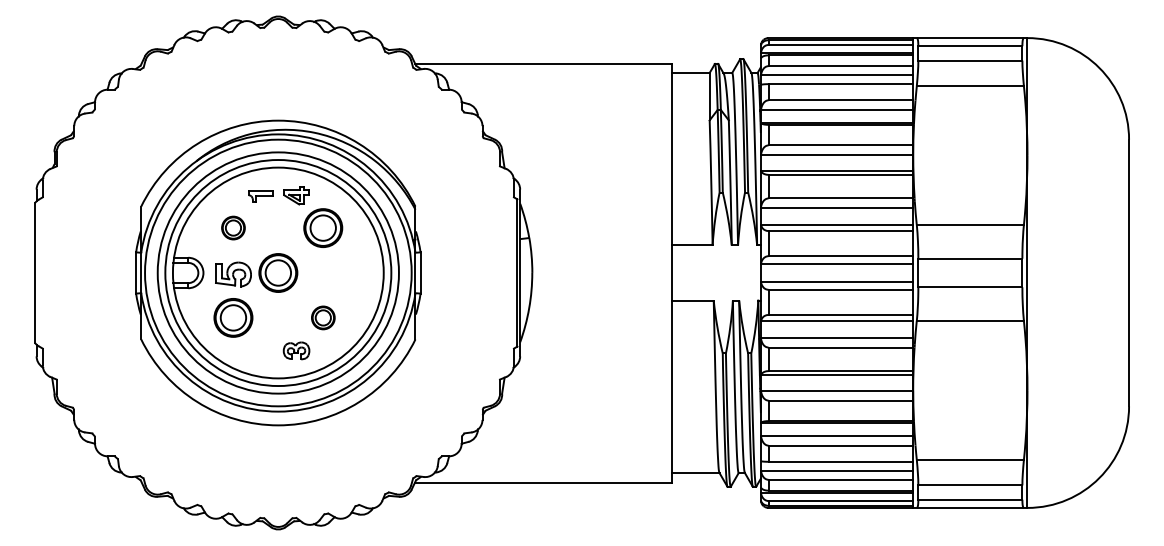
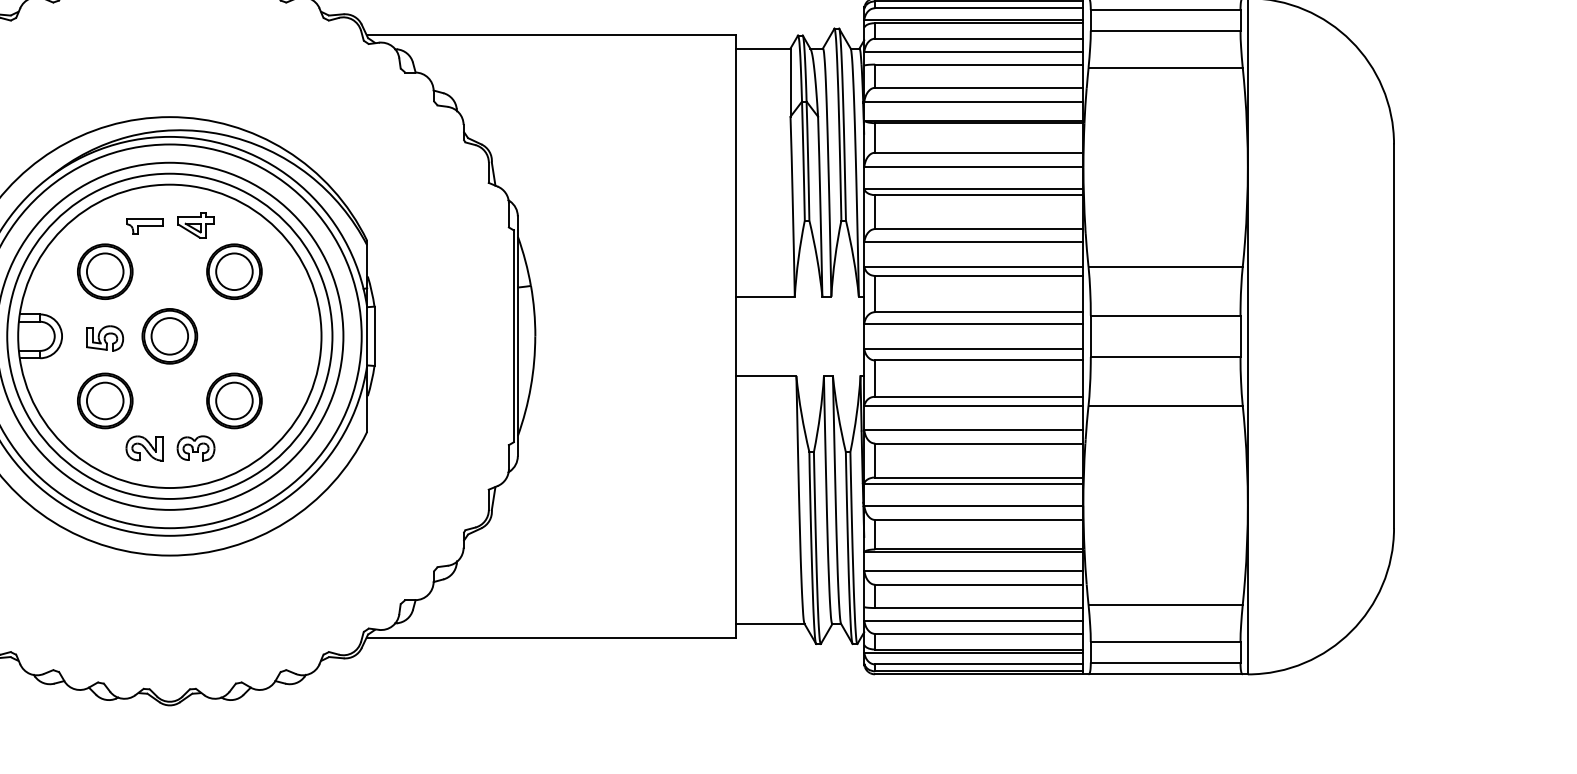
part: (233, 227) -> (105, 270), size x1.67
part: (232, 274) -> (103, 338), size x0.71
part: (323, 317) -> (234, 400), size x1.67
part: (260, 350) -> (144, 447), added

